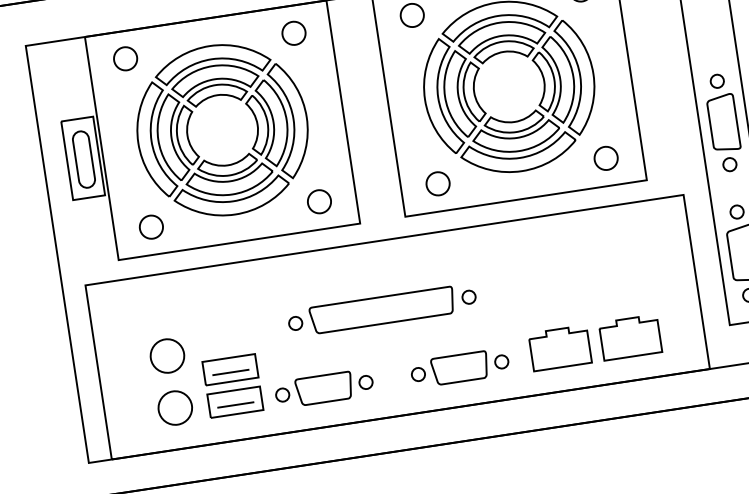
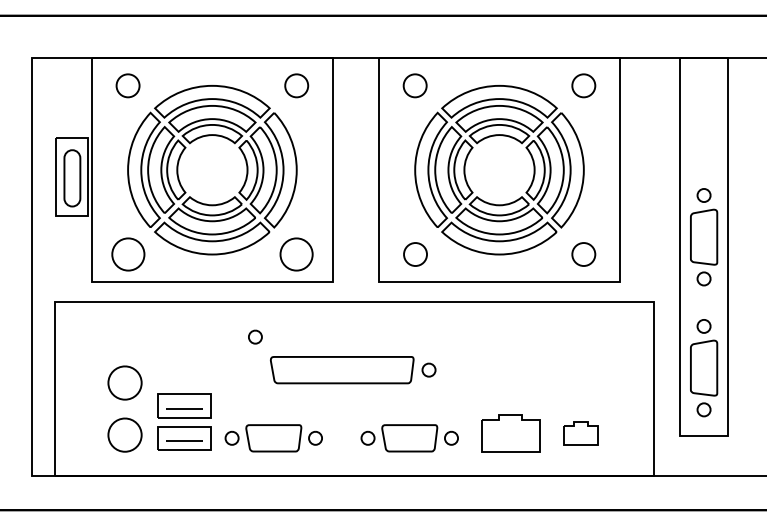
part: (319, 201) -> (296, 254), size x1.4
part: (151, 227) -> (128, 254), size x1.4
part: (295, 322) -> (255, 336), moved
part: (629, 337) -> (580, 433), size x0.6

